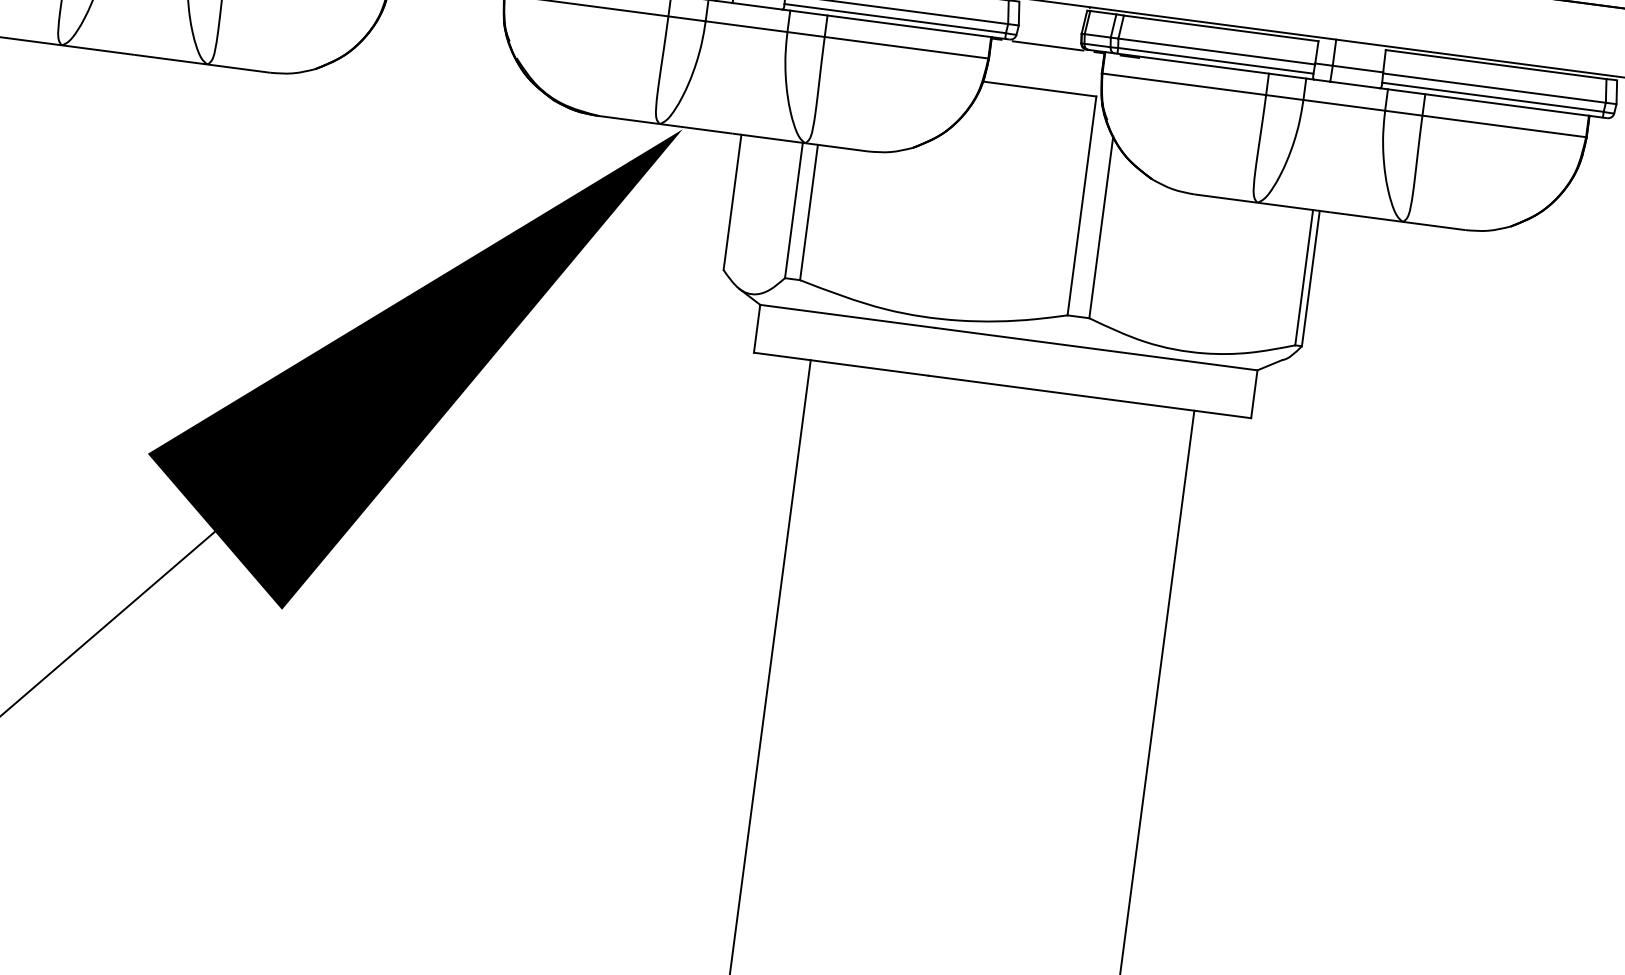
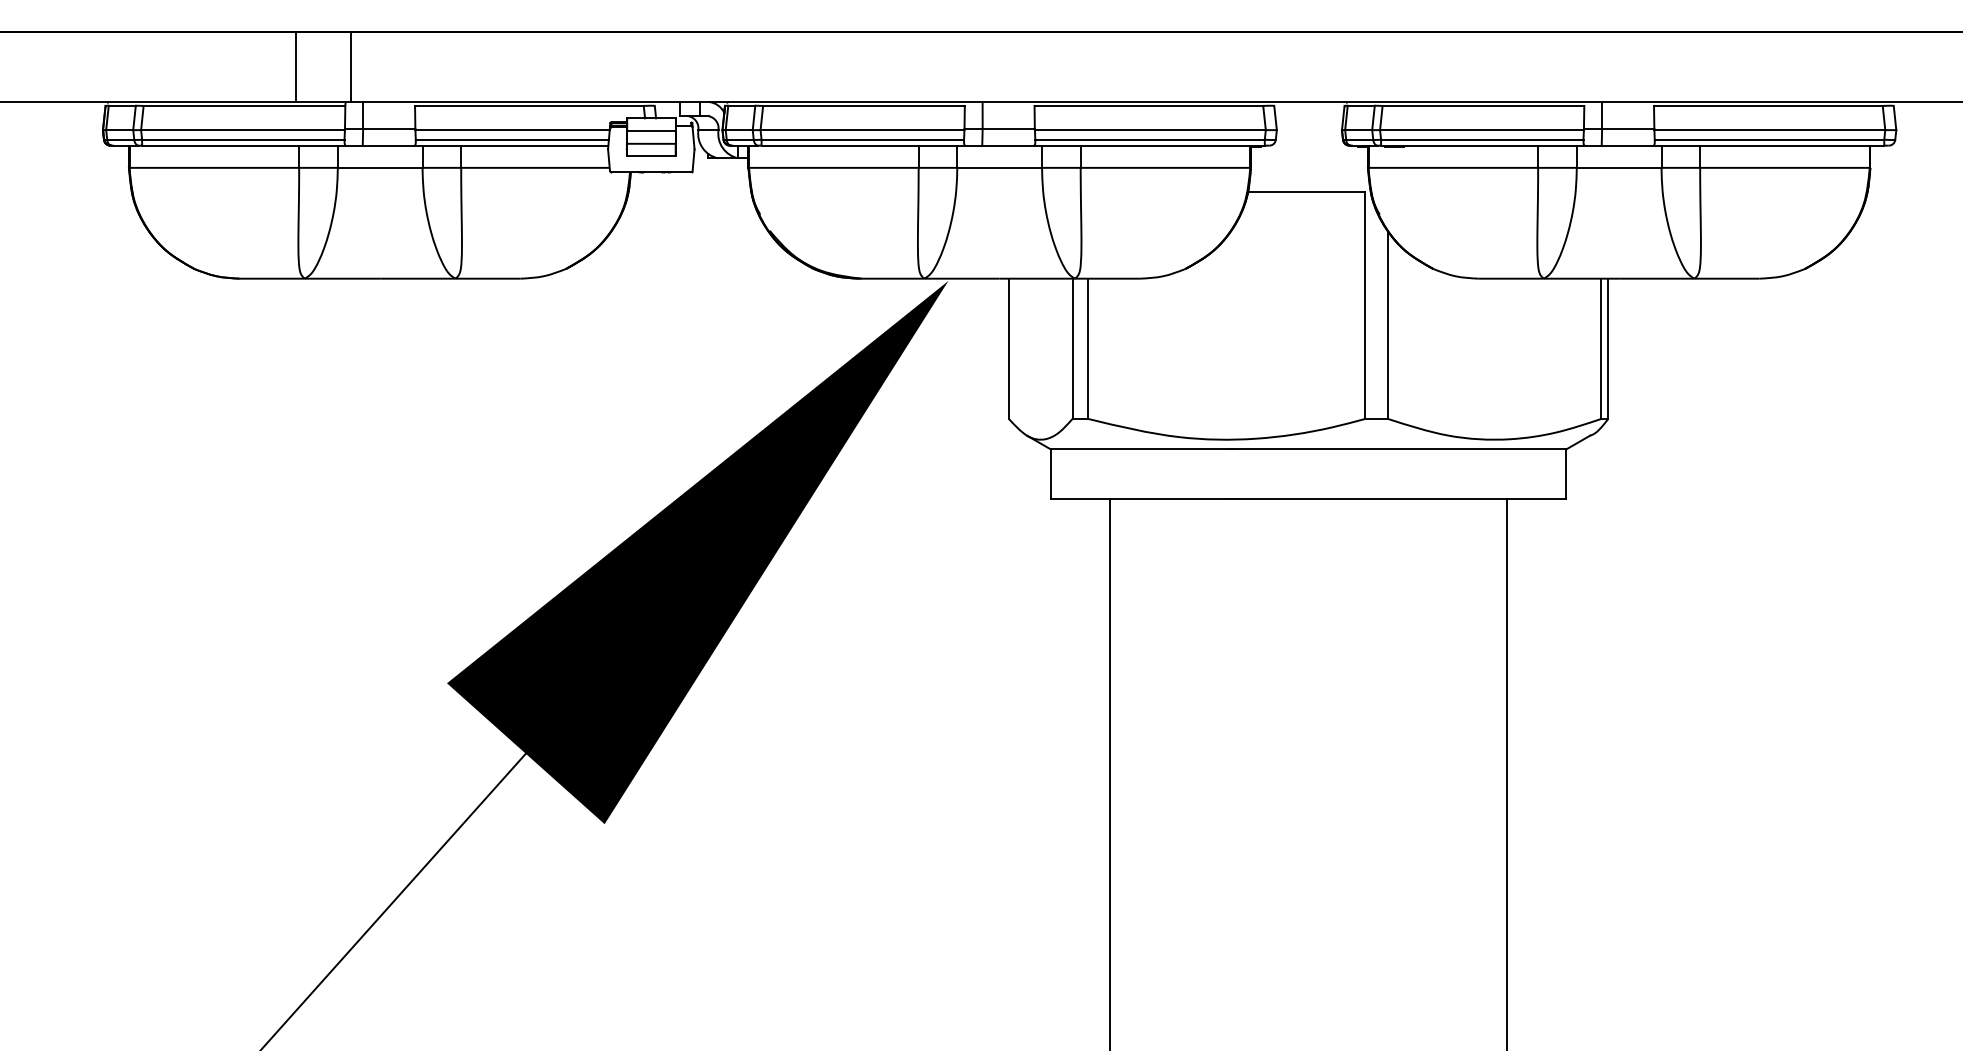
line: (1048, 46) -> (1309, 147), removed

